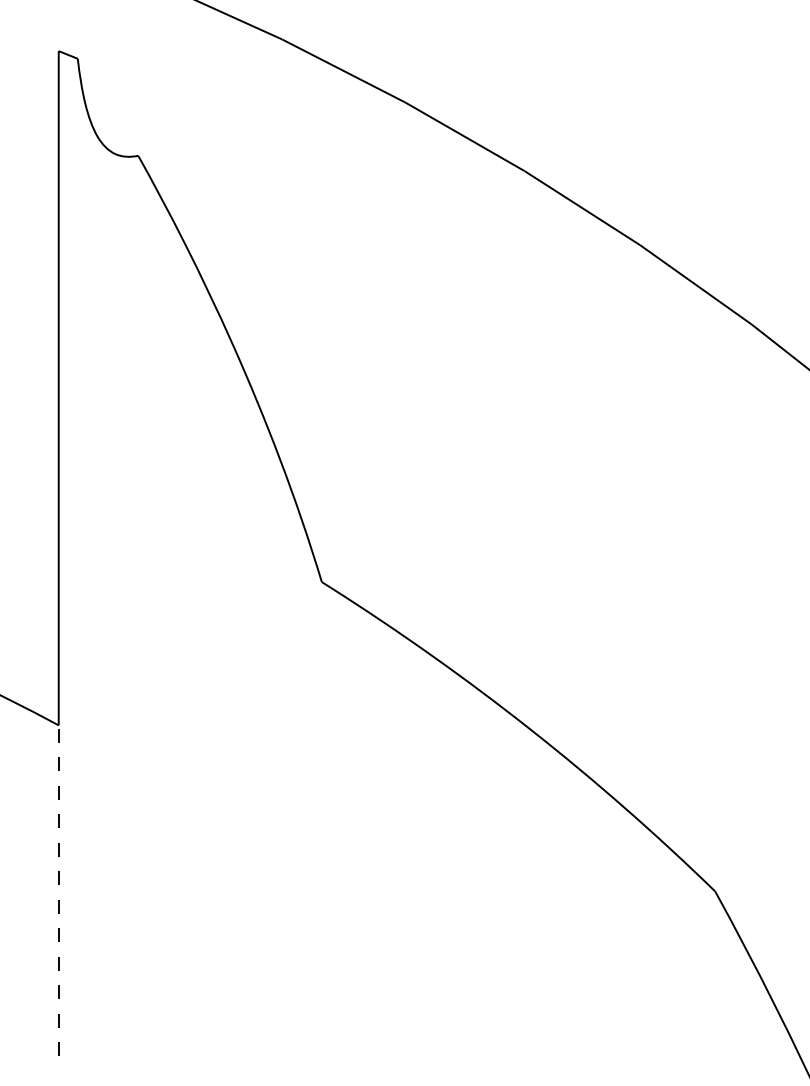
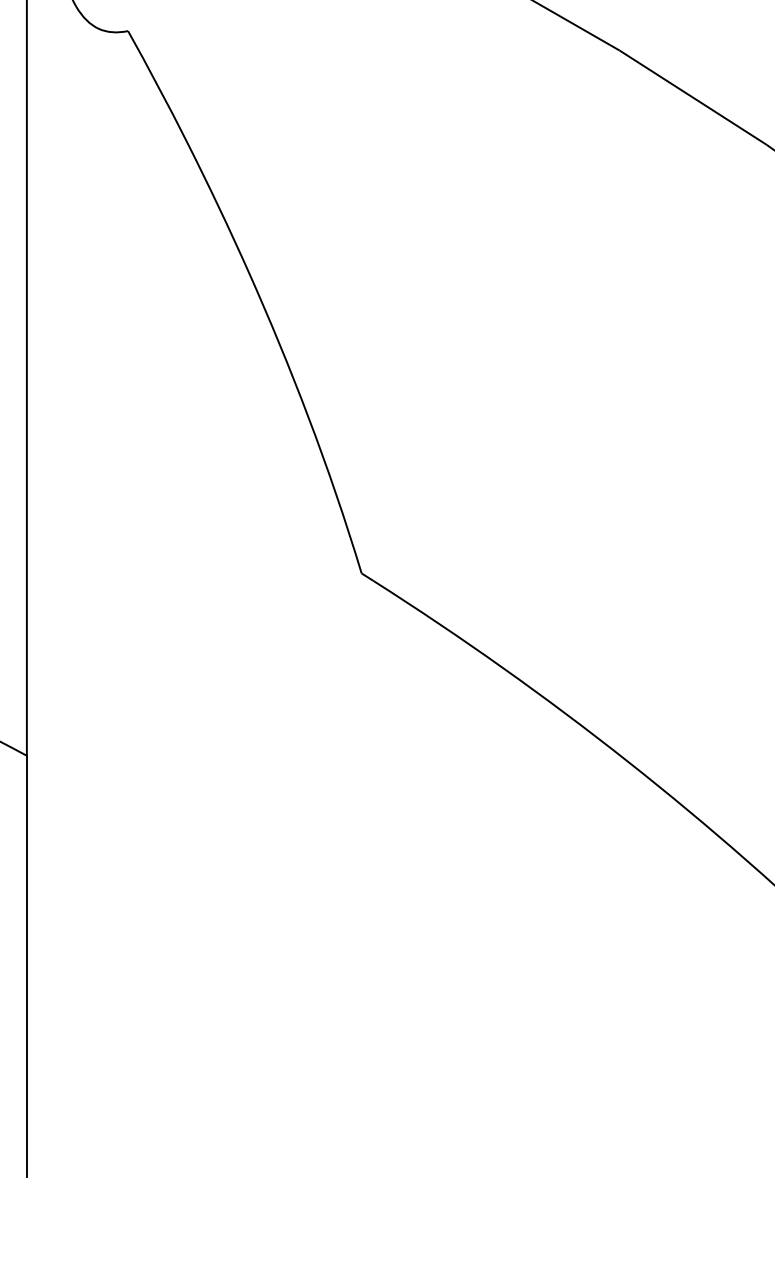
line: (58, 890) -> (26, 965), dashed -> solid

